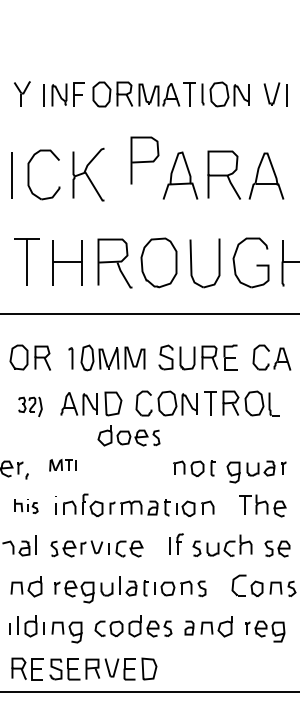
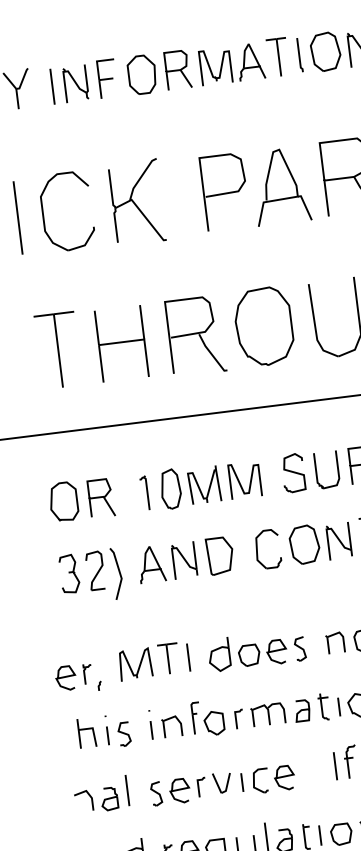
curve: (144, 161) -> (224, 193), moved
part: (30, 406) -> (91, 576), size x1.67
part: (128, 435) -> (256, 650), moved
part: (62, 465) -> (152, 661), size x1.67
part: (26, 506) -> (104, 732), size x1.43

